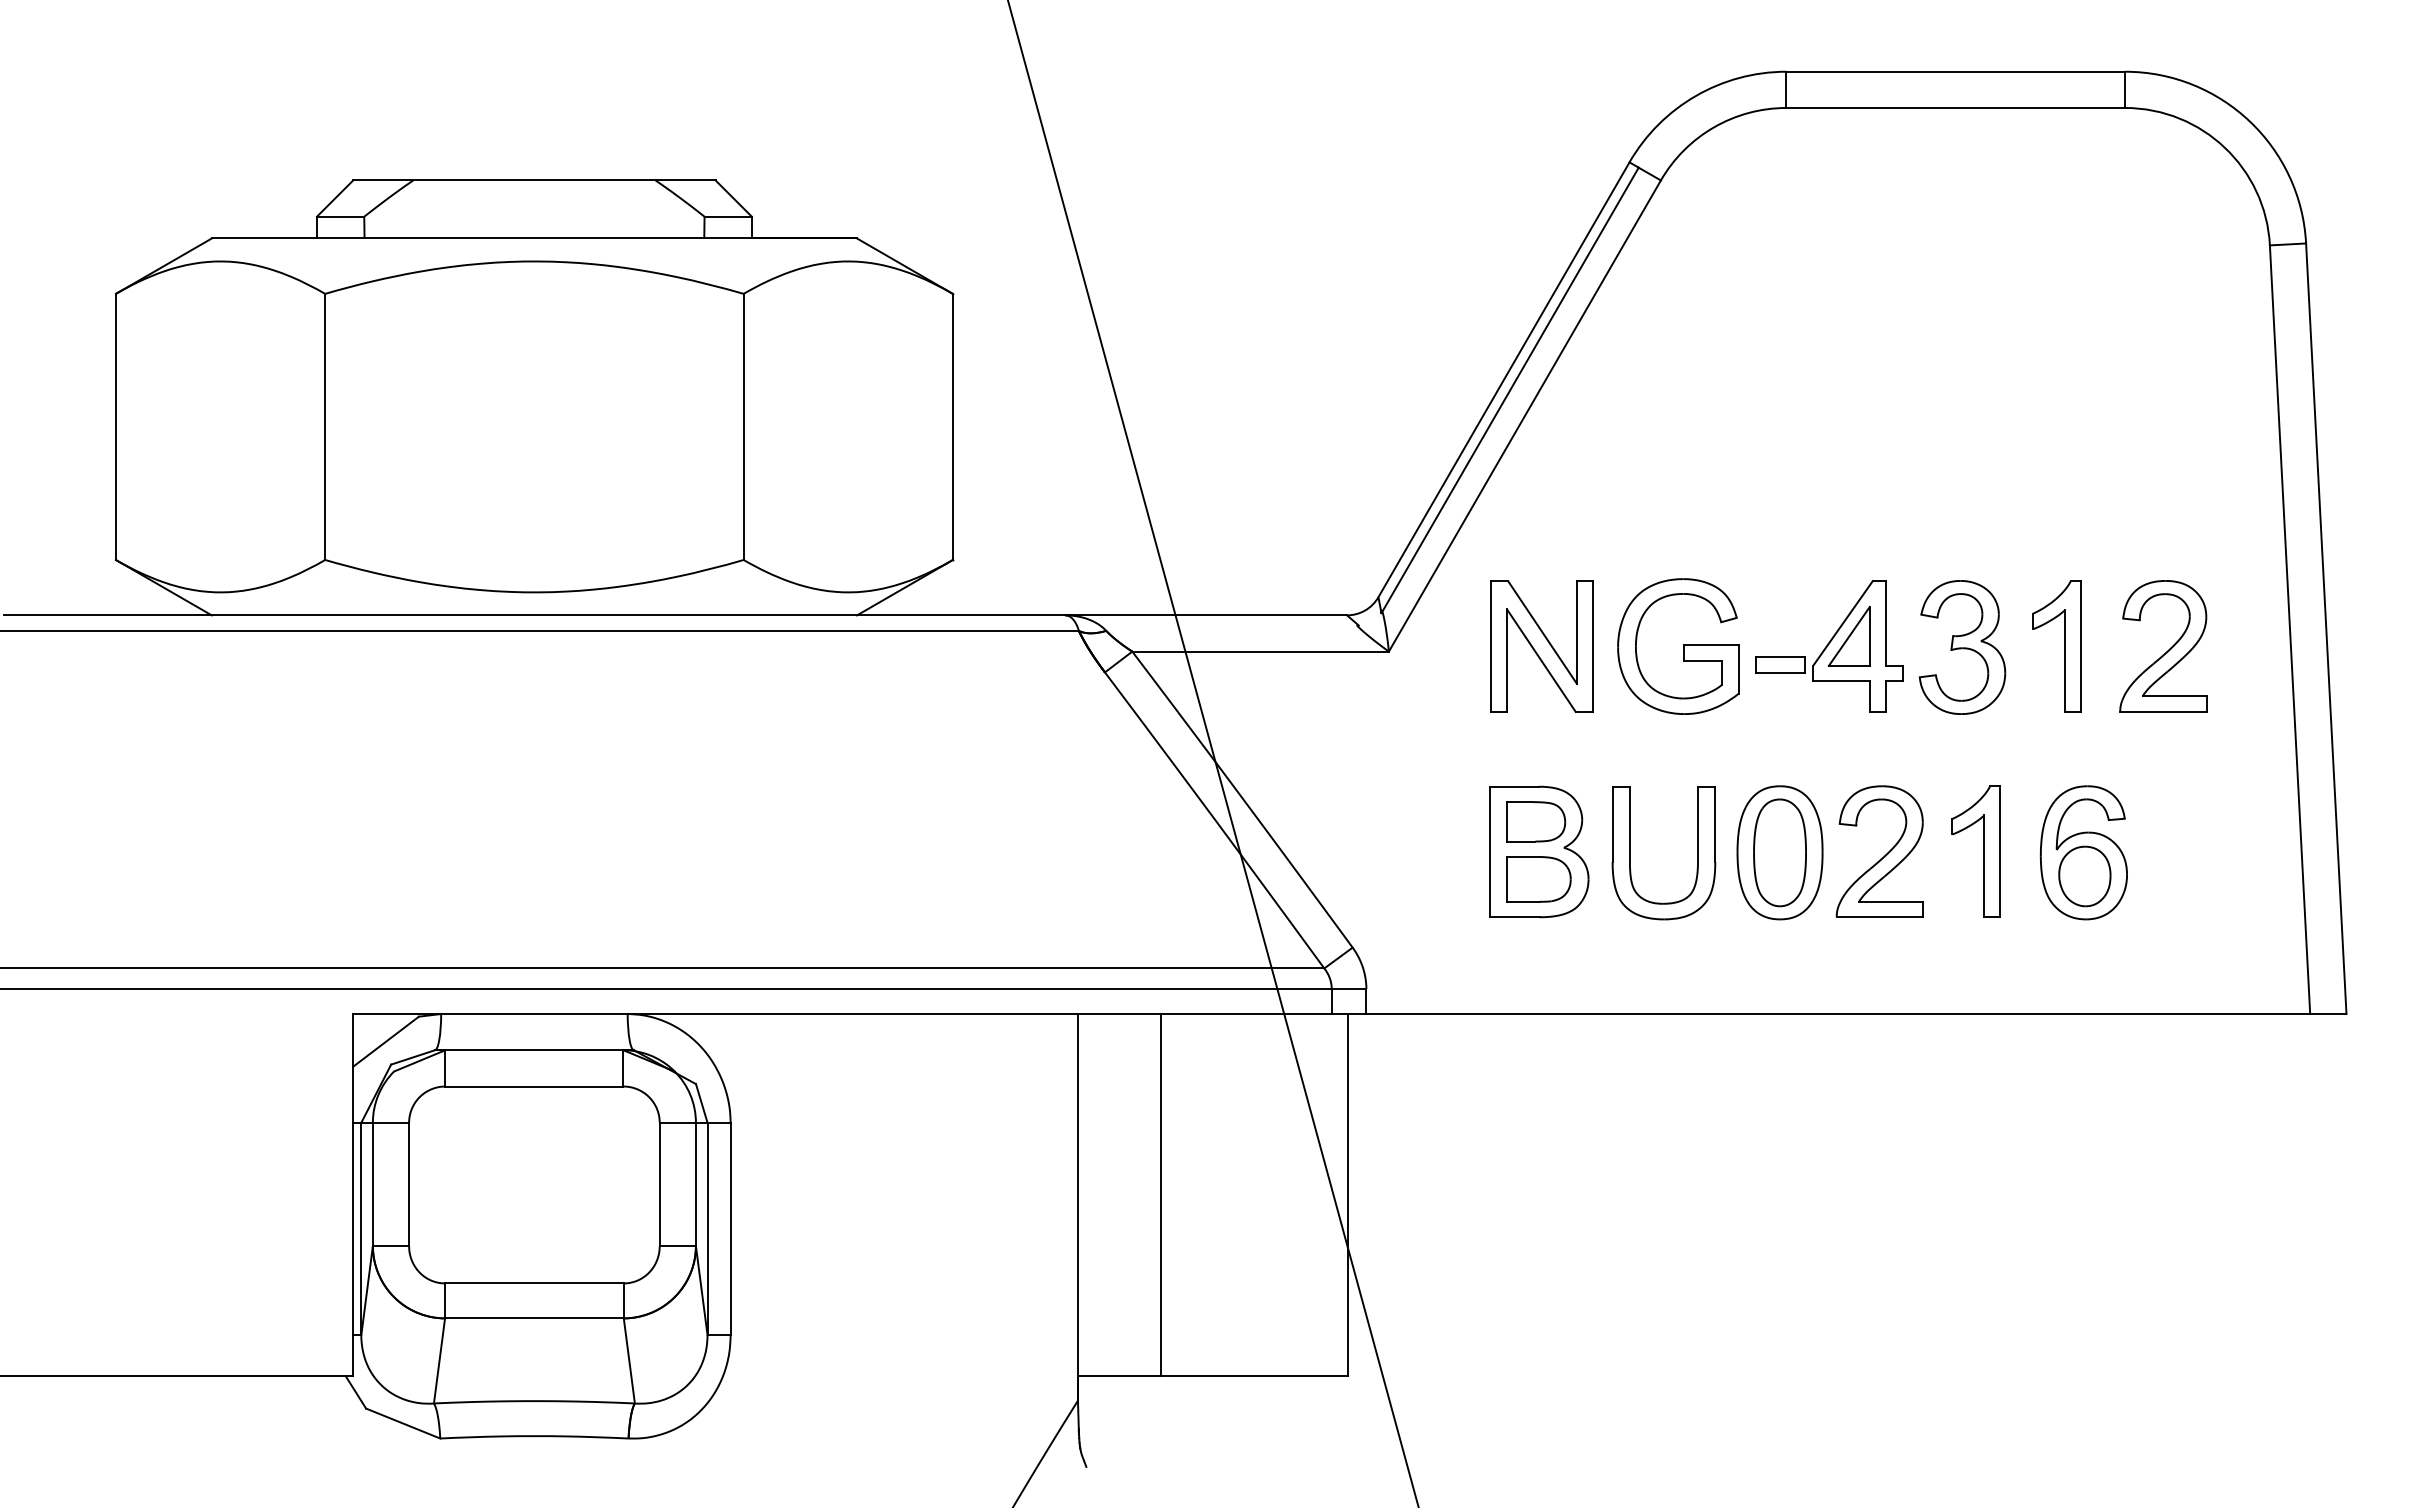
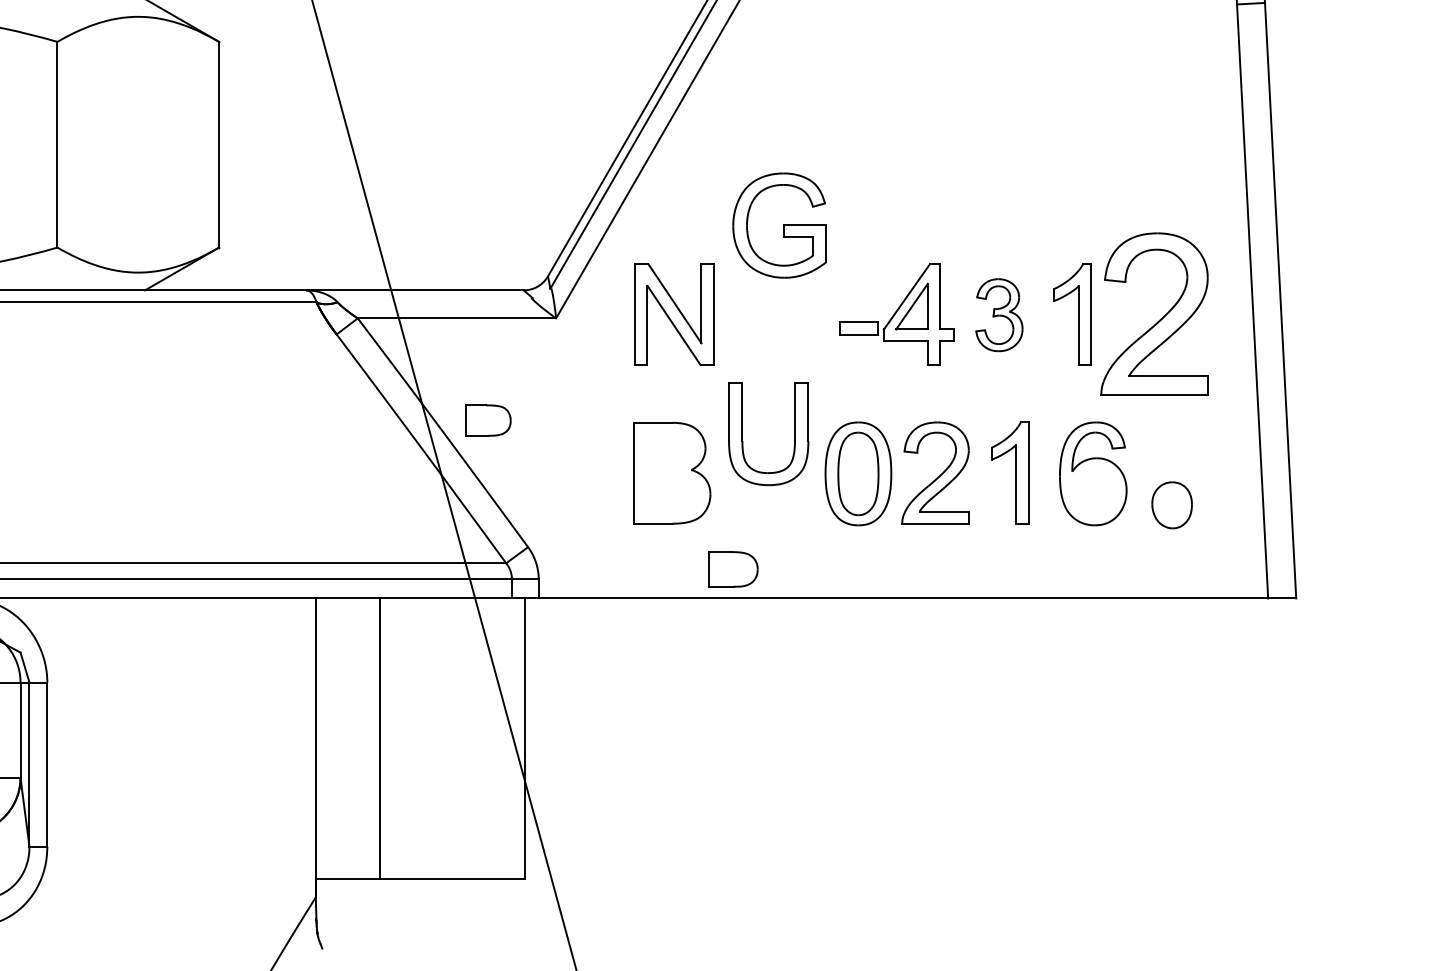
part: (1678, 646) -> (779, 225), moved
part: (2163, 646) -> (1154, 314), size x1.6
part: (1962, 647) -> (999, 315), size x0.7
part: (1536, 821) -> (488, 420), moved
part: (1630, 853) -> (742, 434), moved
part: (2084, 876) -> (1171, 505), moved
part: (1538, 879) -> (732, 569), moved

